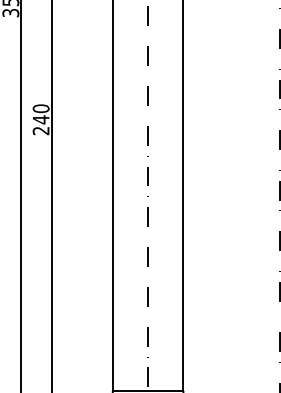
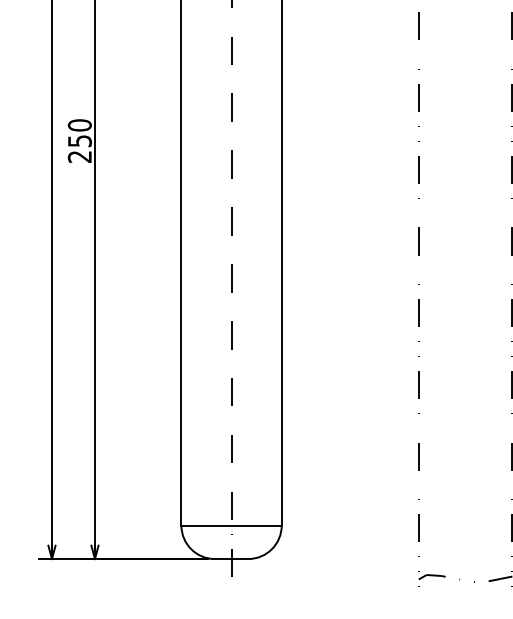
text: (40, 119) -> (79, 140), 240 -> 250

